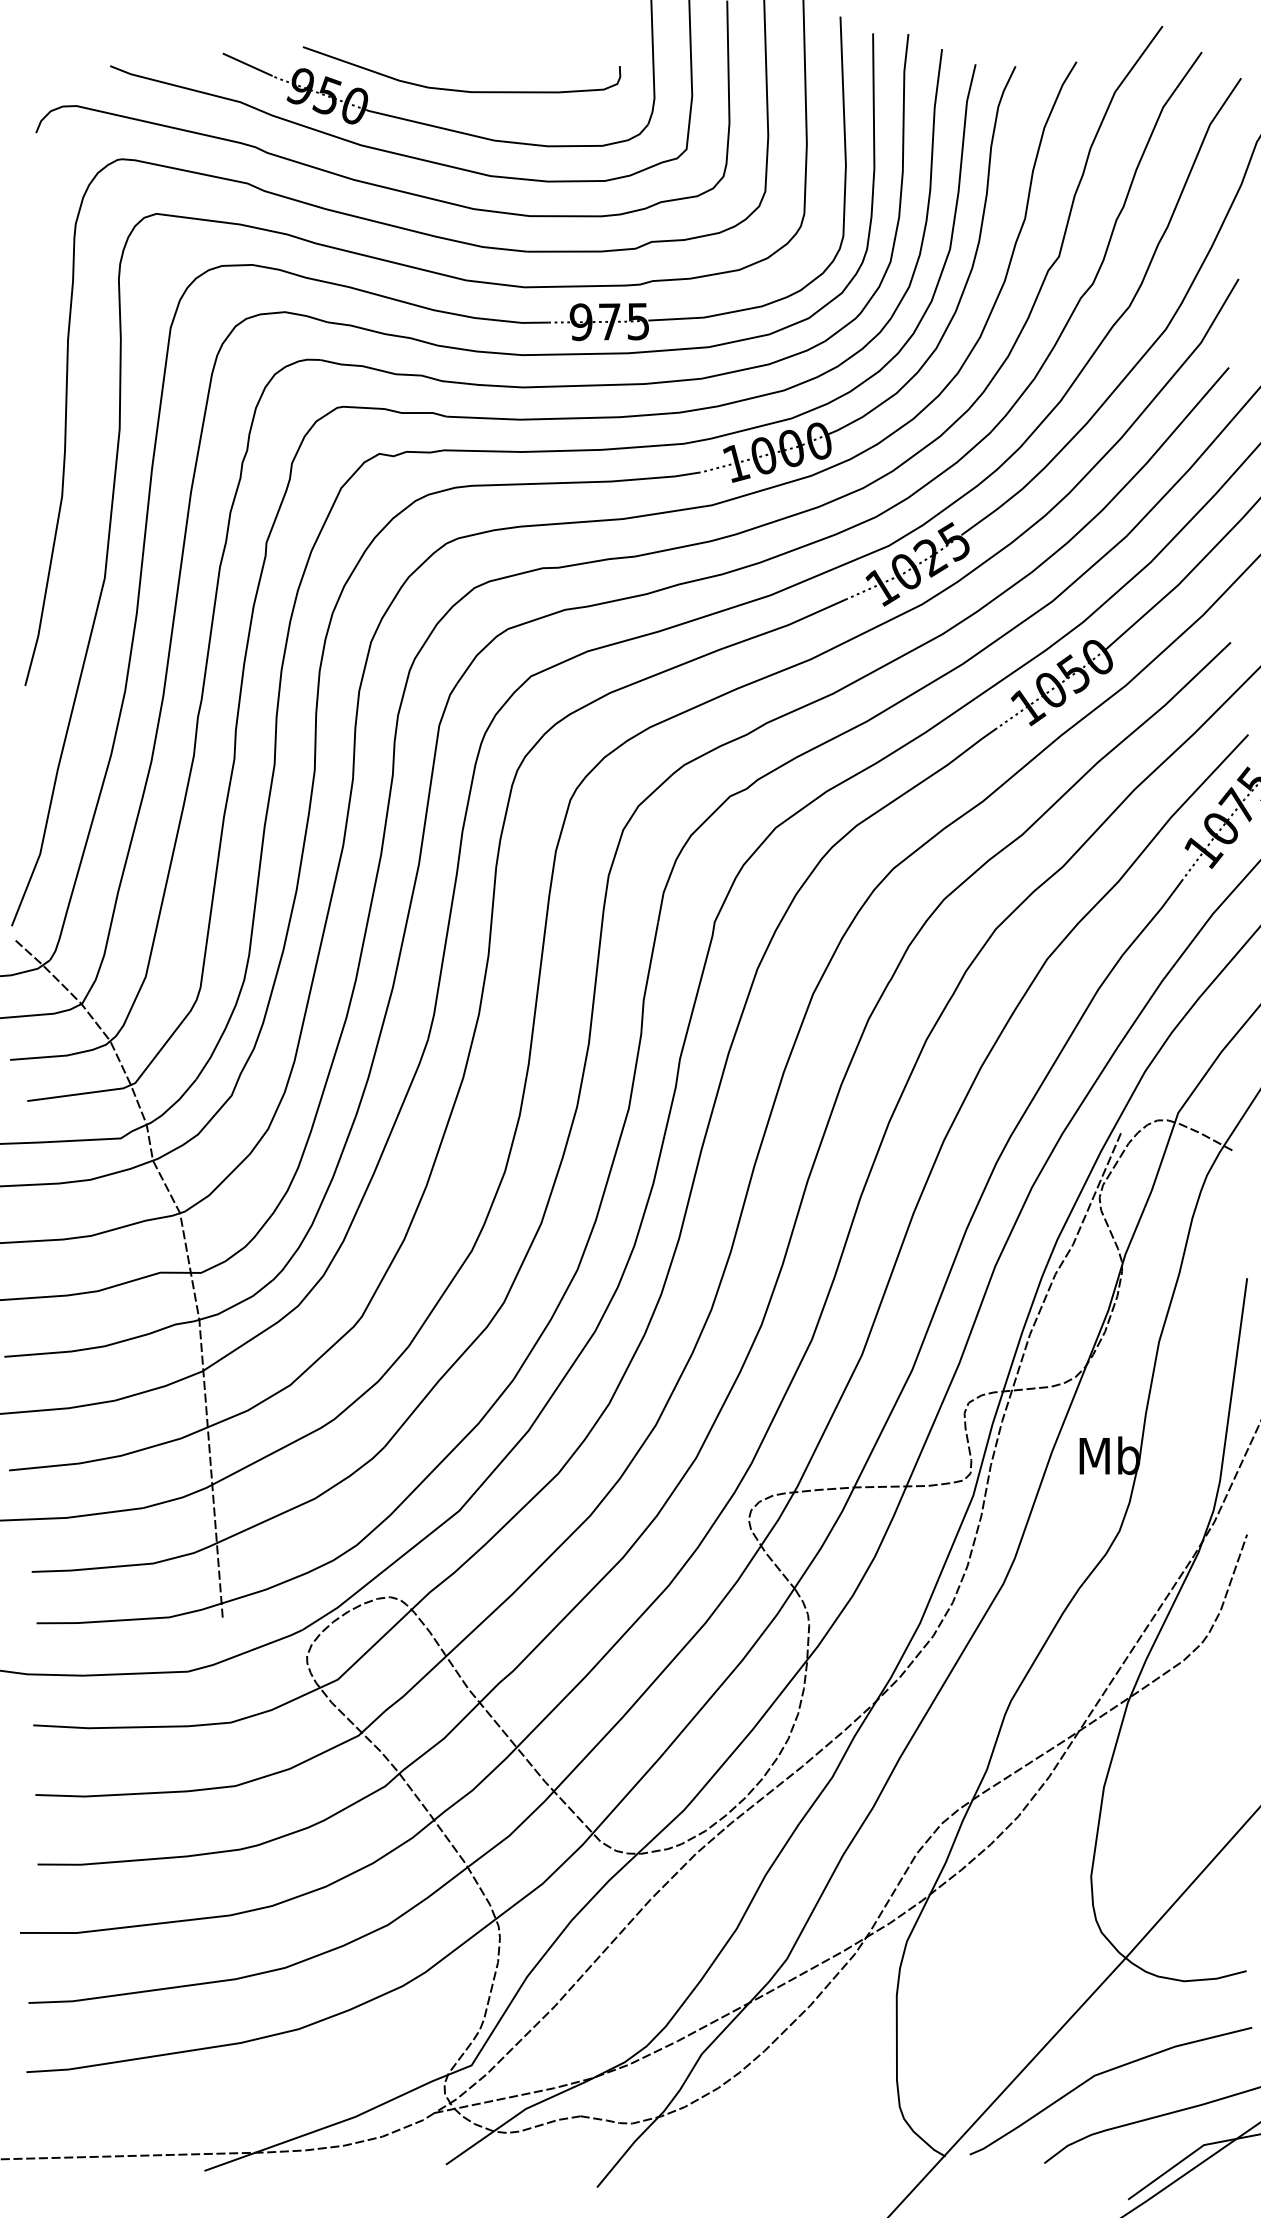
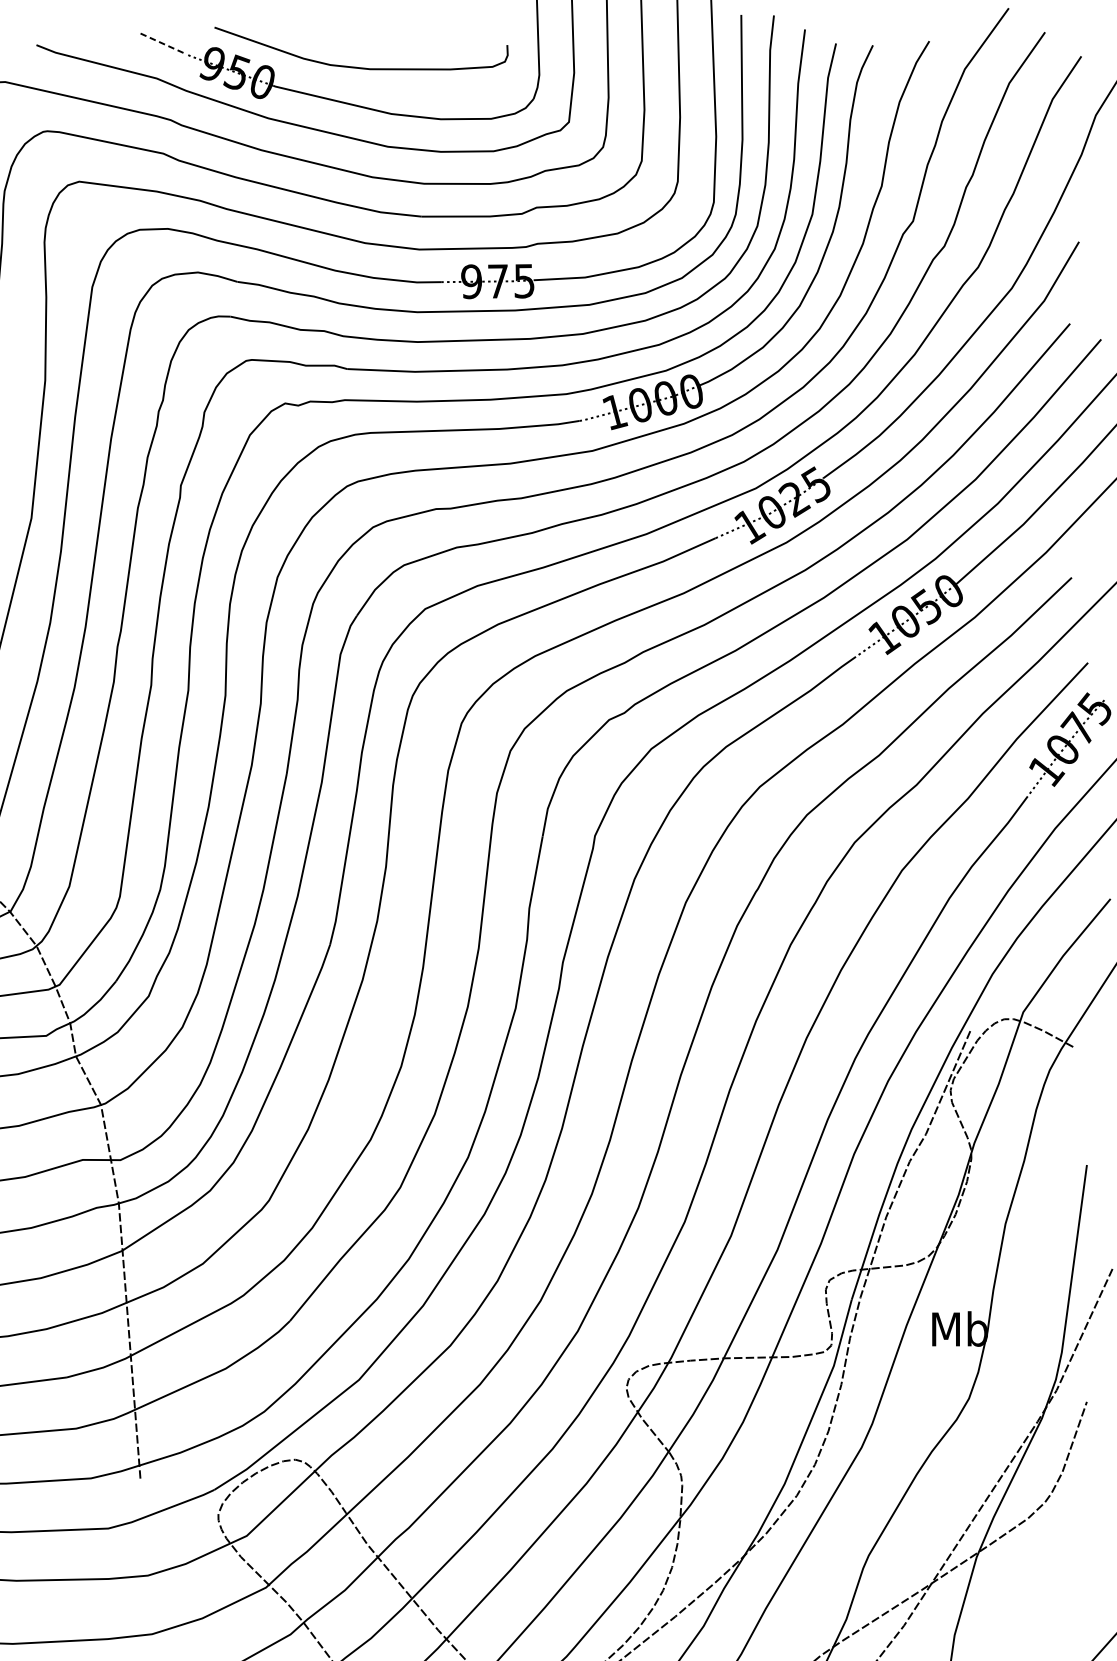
line: (248, 64) -> (164, 43), solid -> dashed

